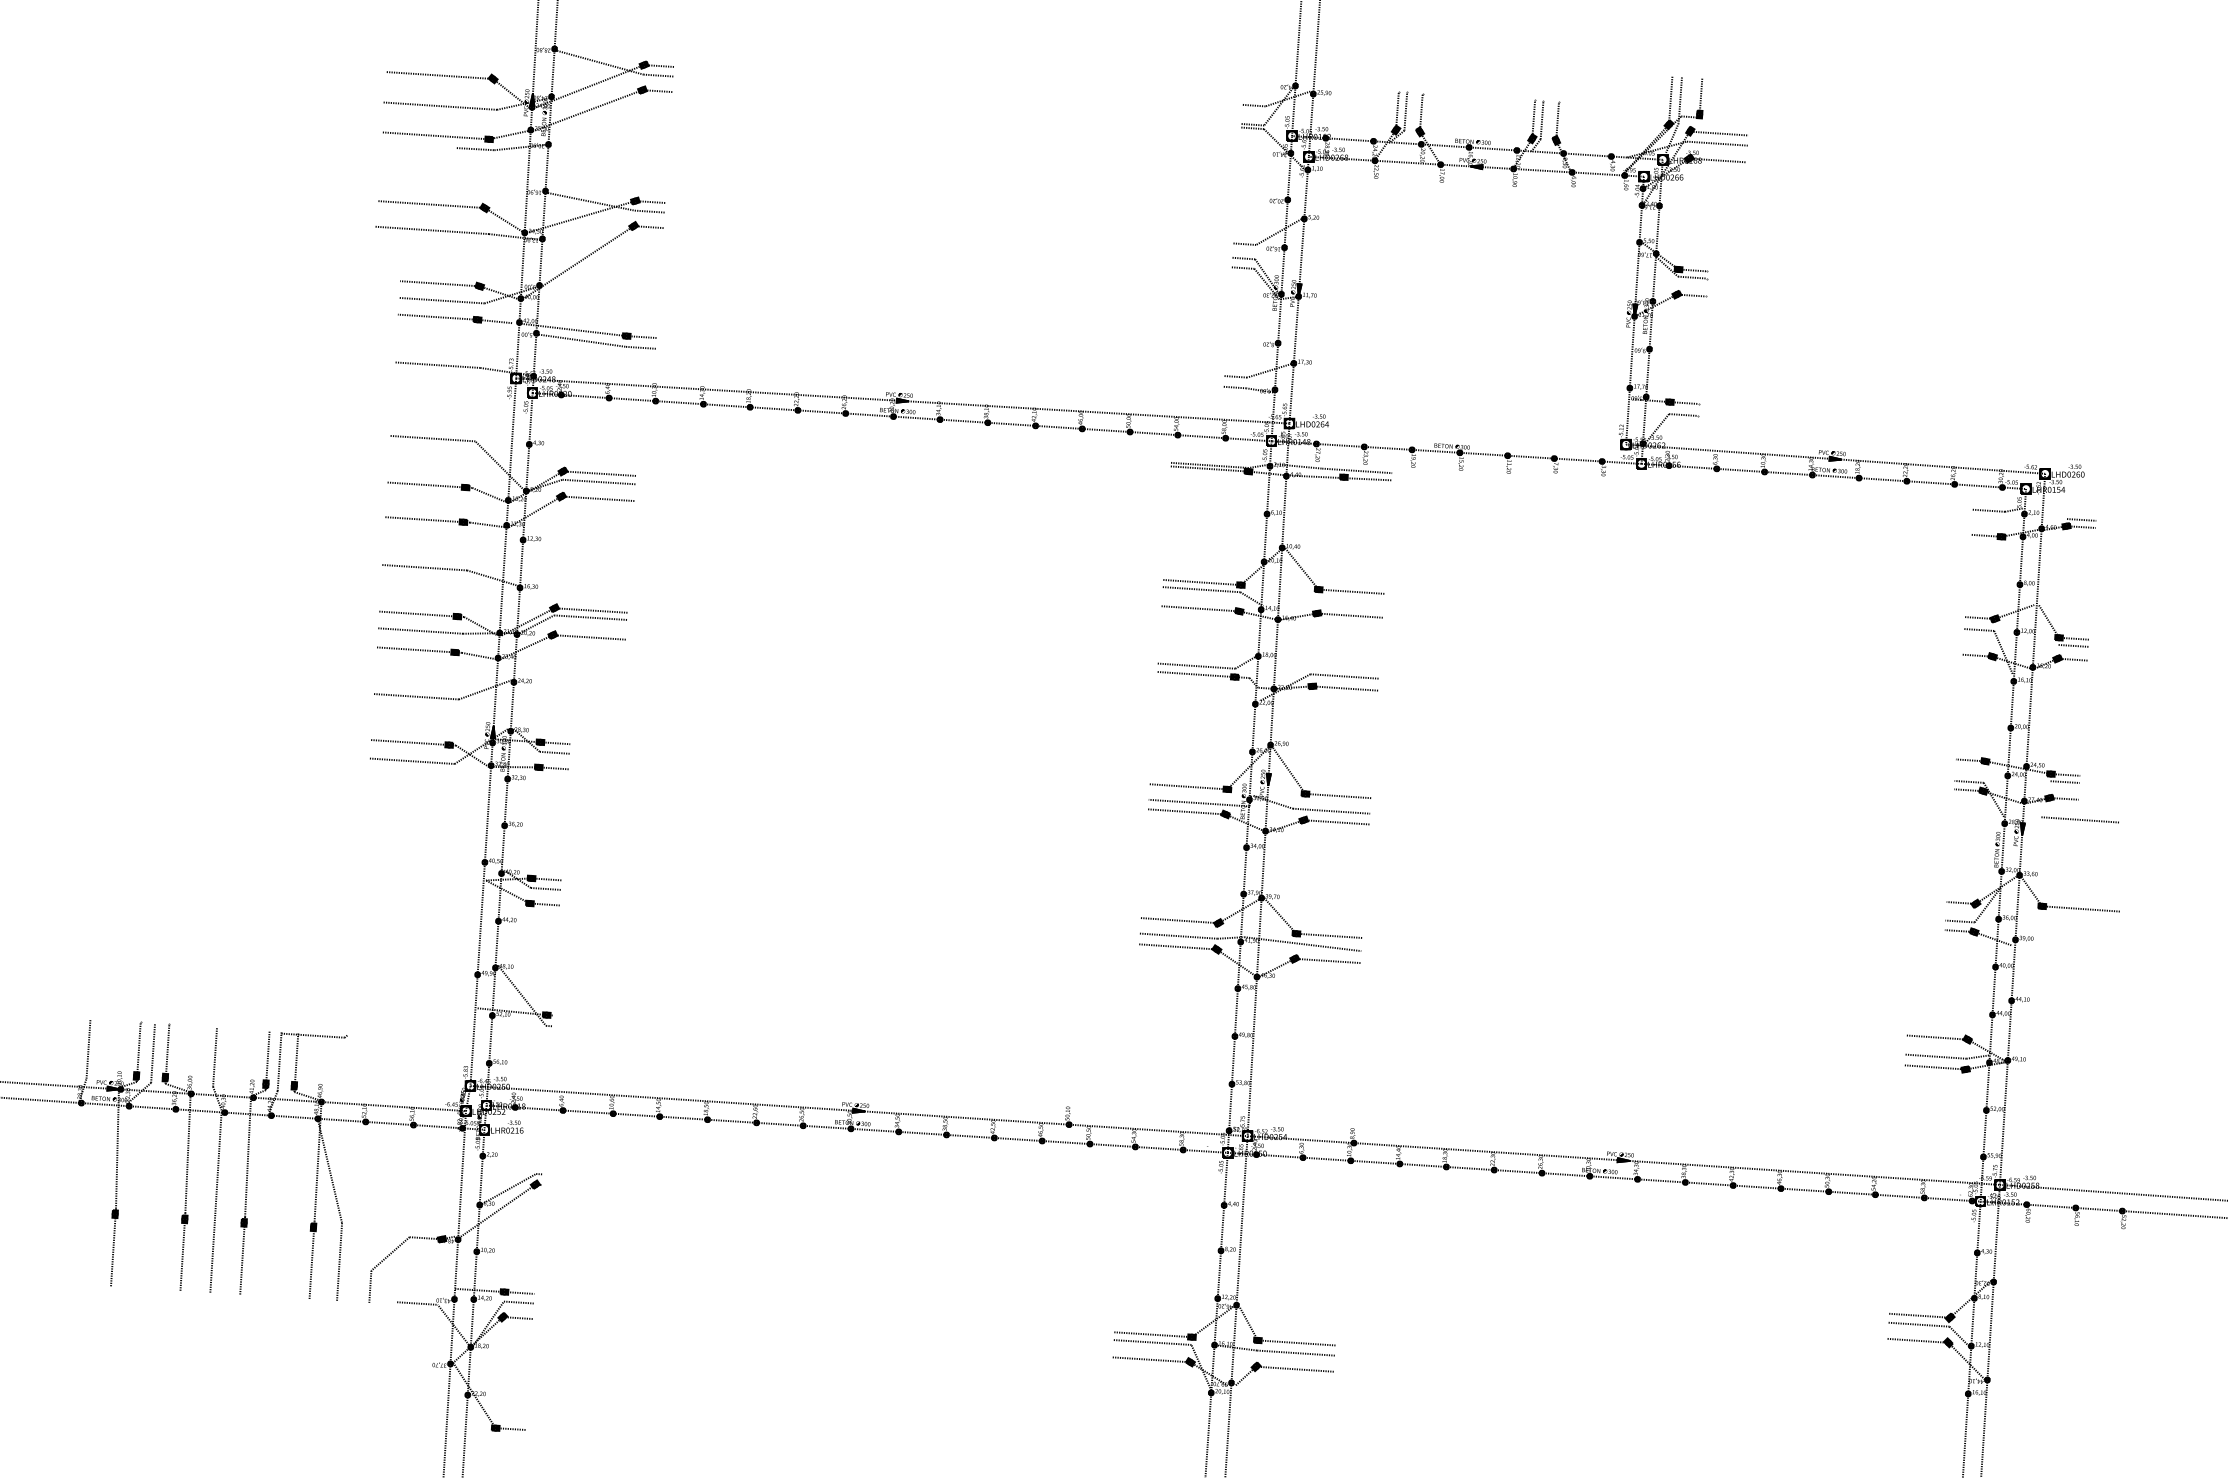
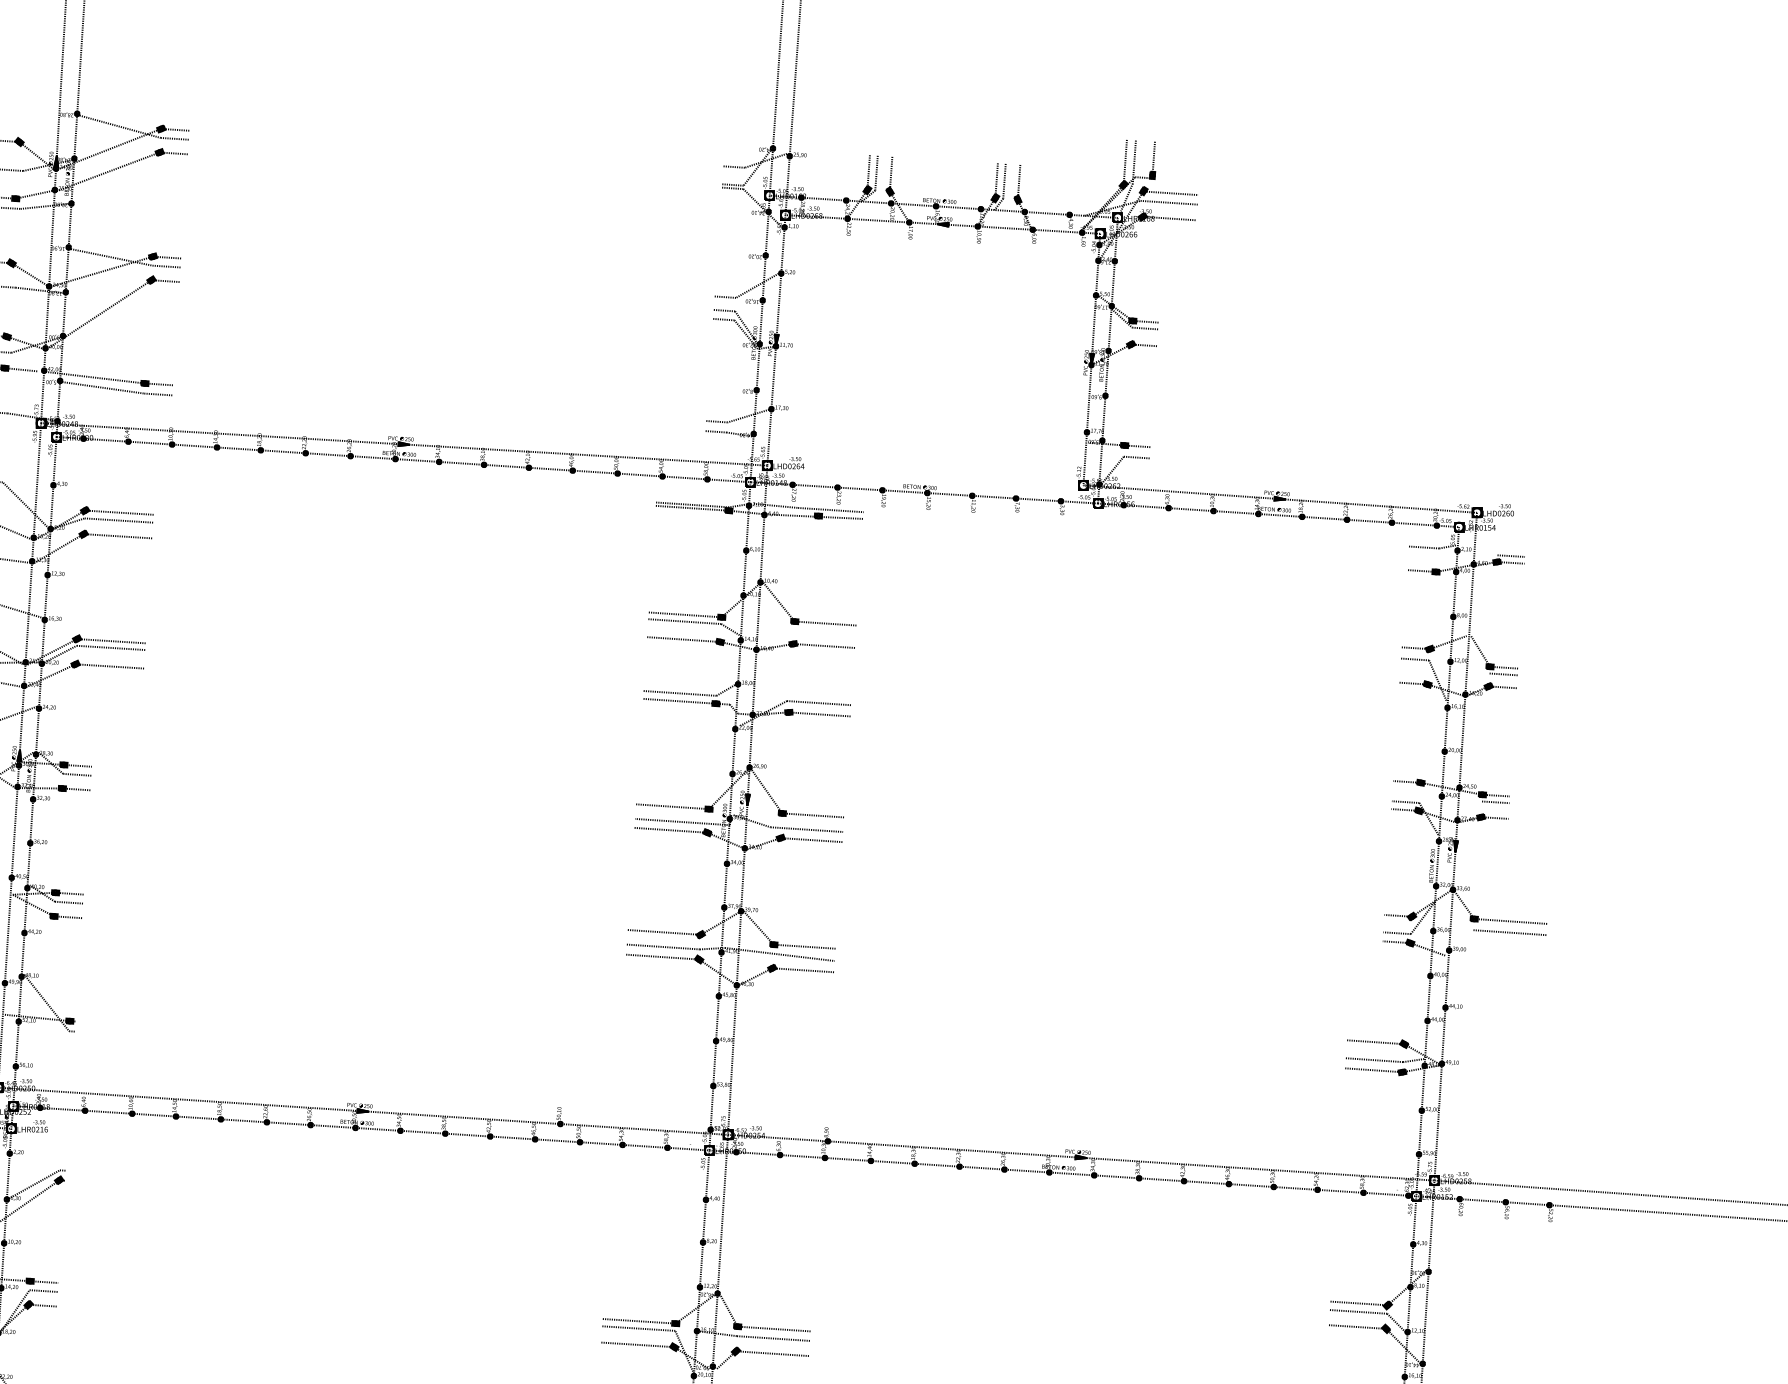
line: (2079, 819) -> (1509, 932), moved

